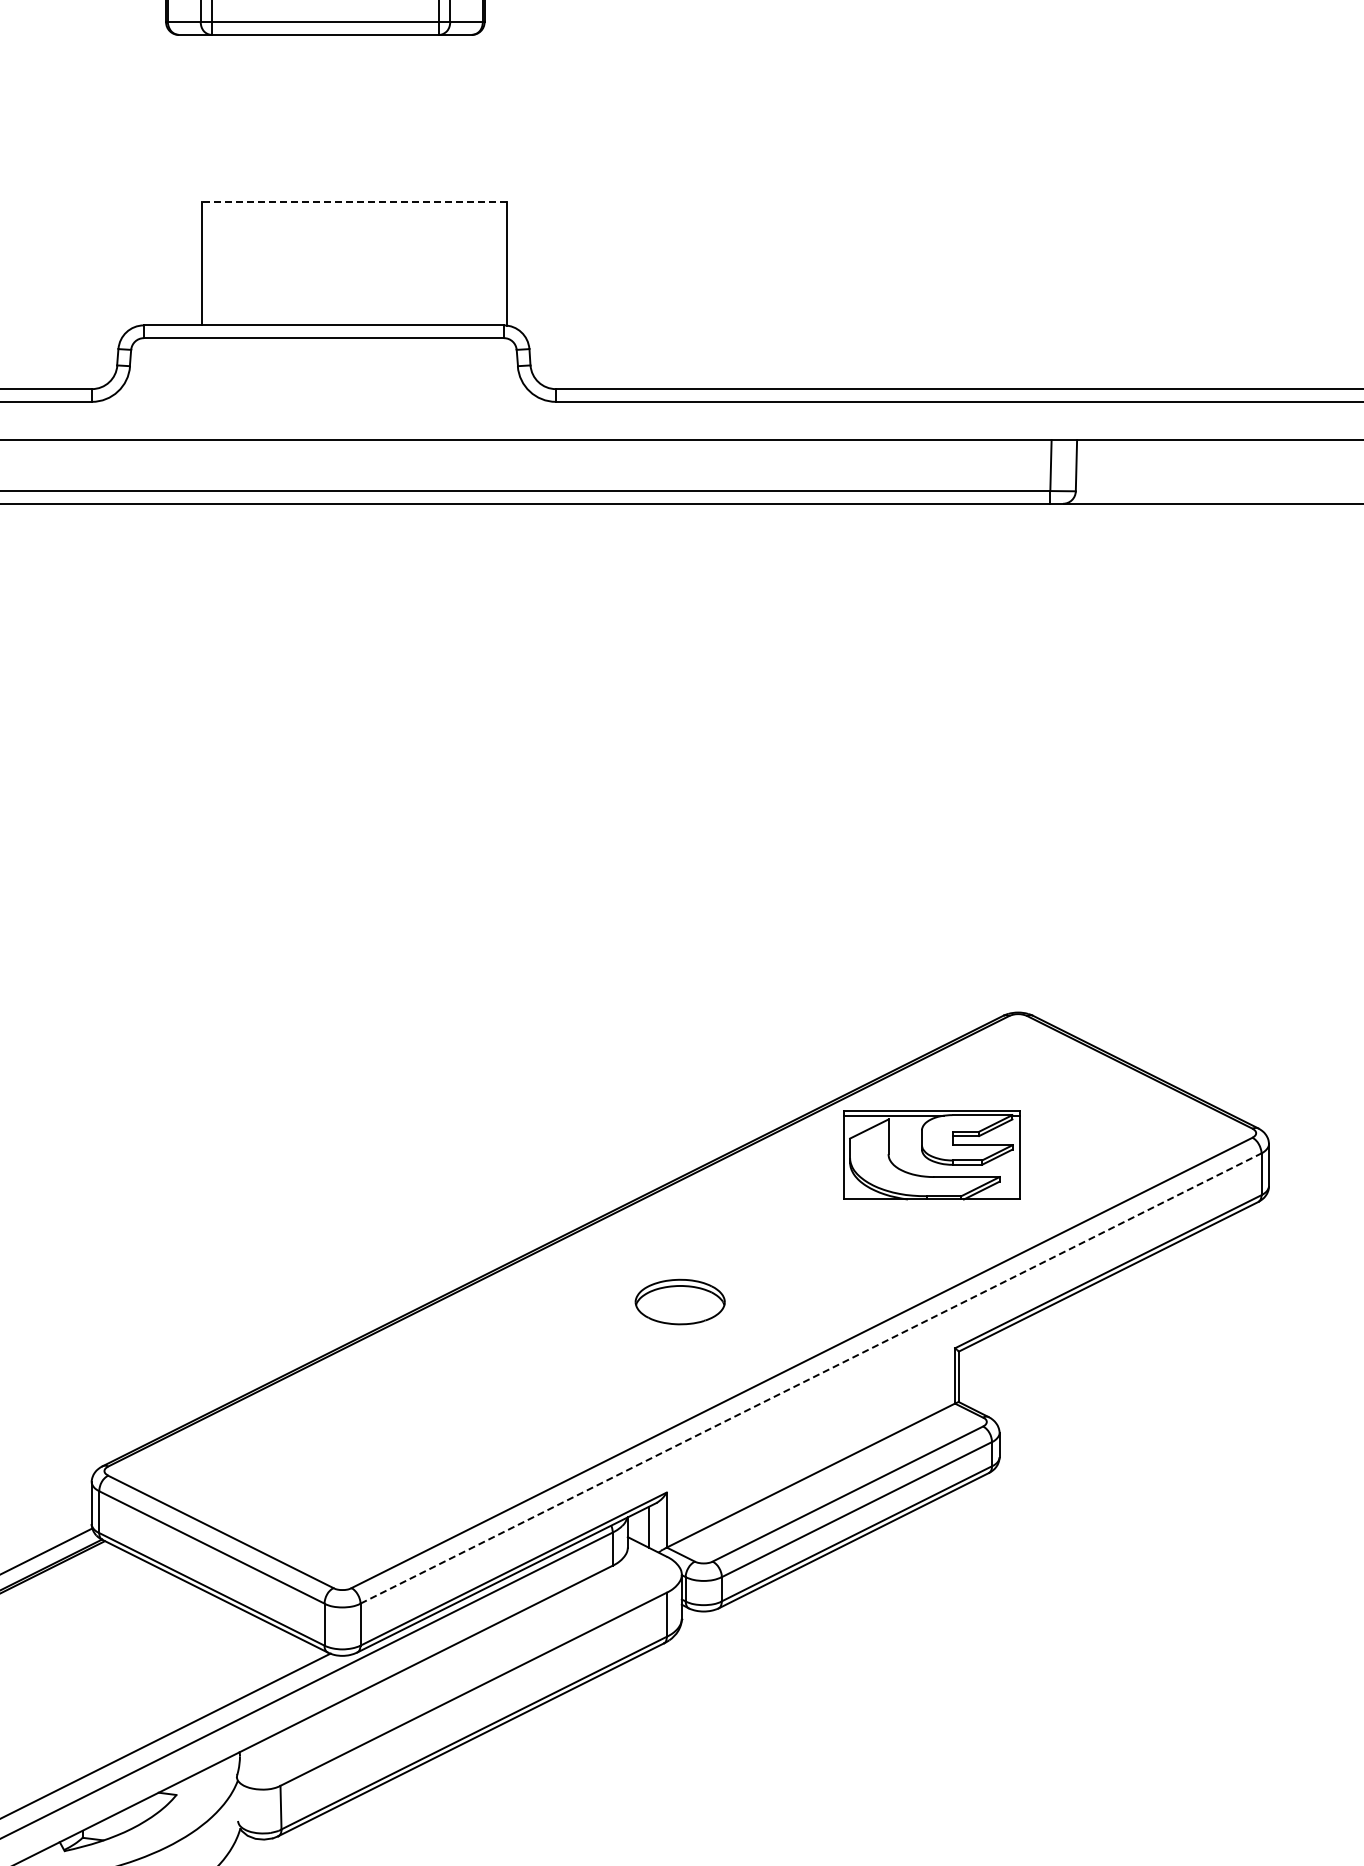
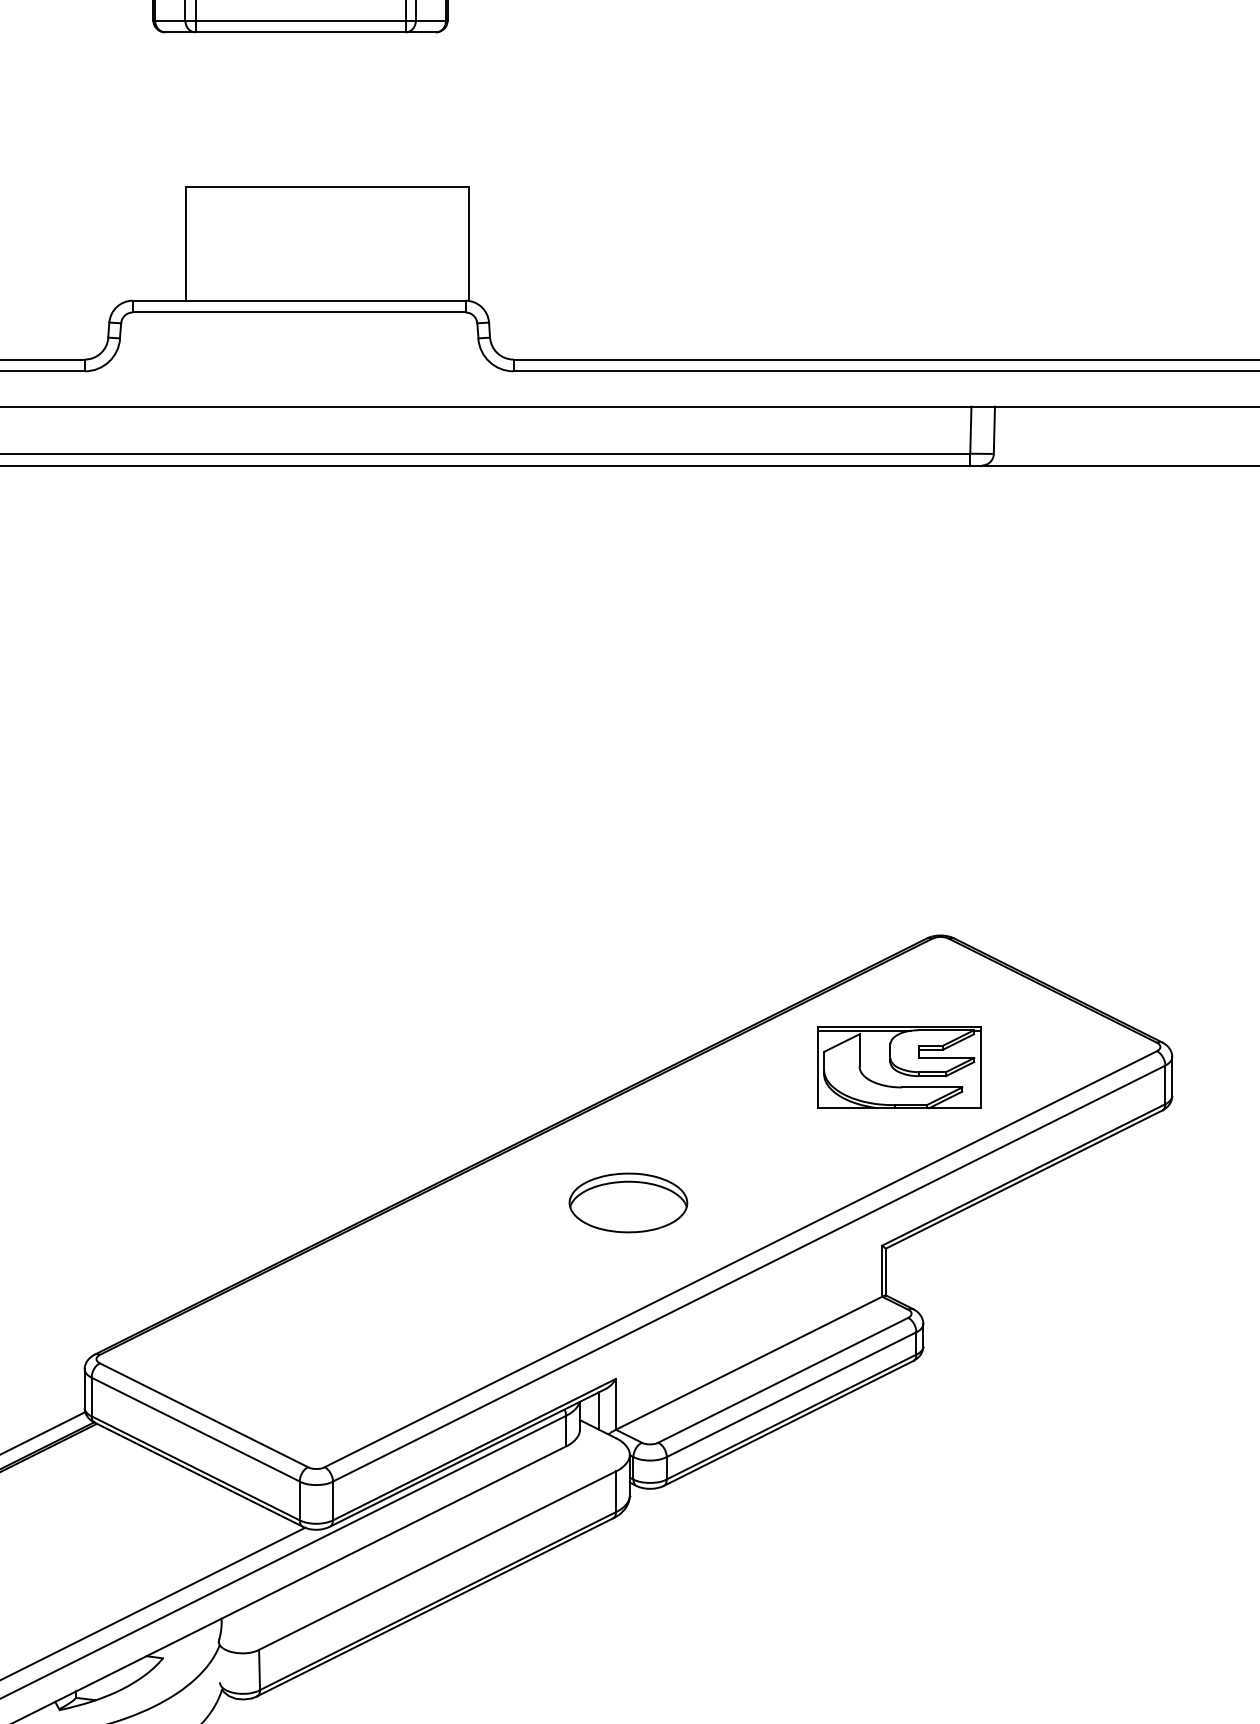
line: (354, 201) -> (327, 186), dashed -> solid
part: (931, 1155) -> (899, 1067), moved
part: (679, 1301) -> (627, 1202), size x1.43
line: (811, 1378) -> (749, 1273), dashed -> solid

